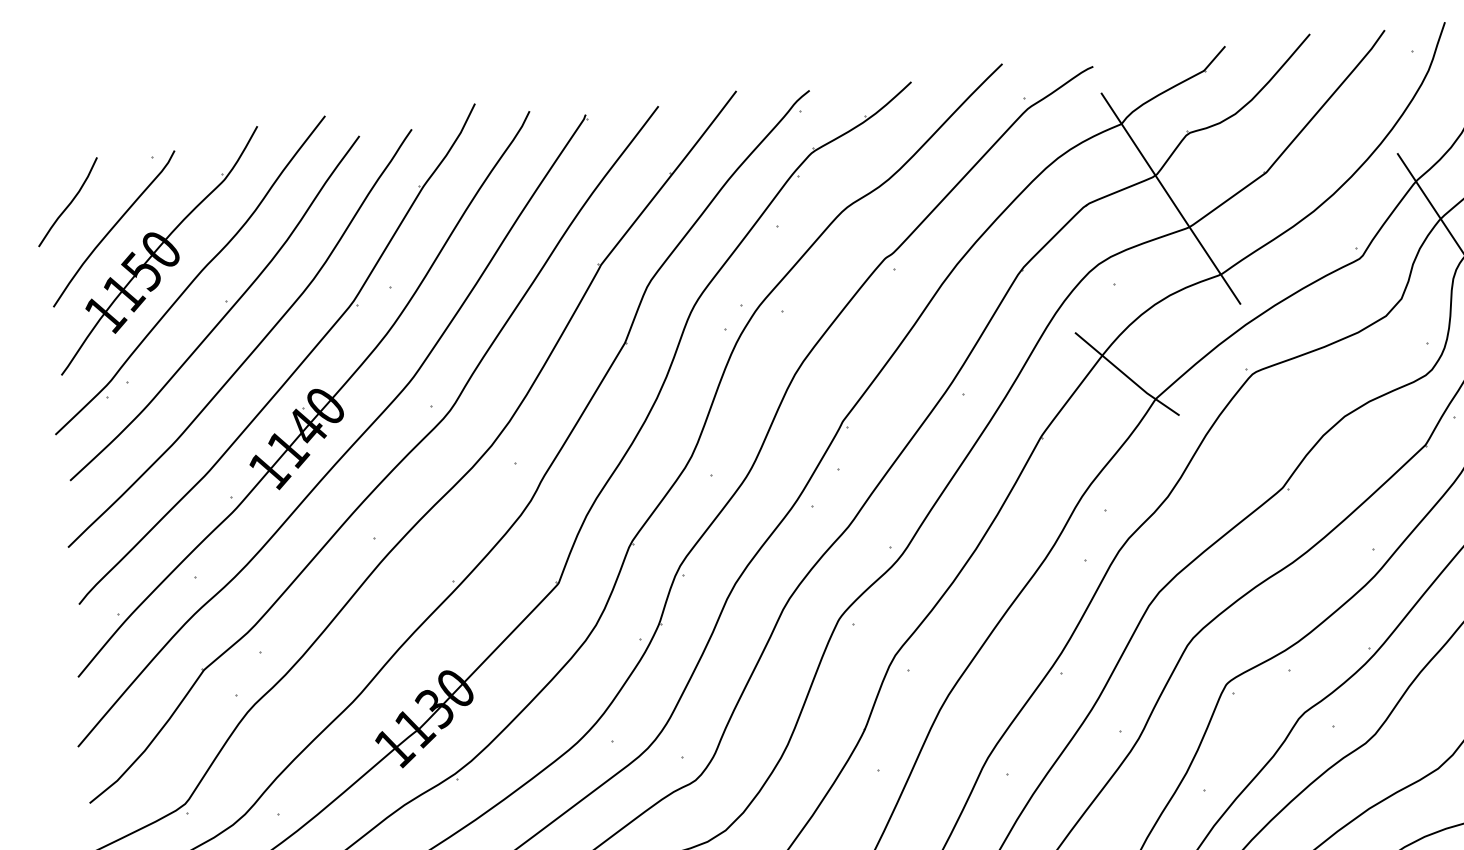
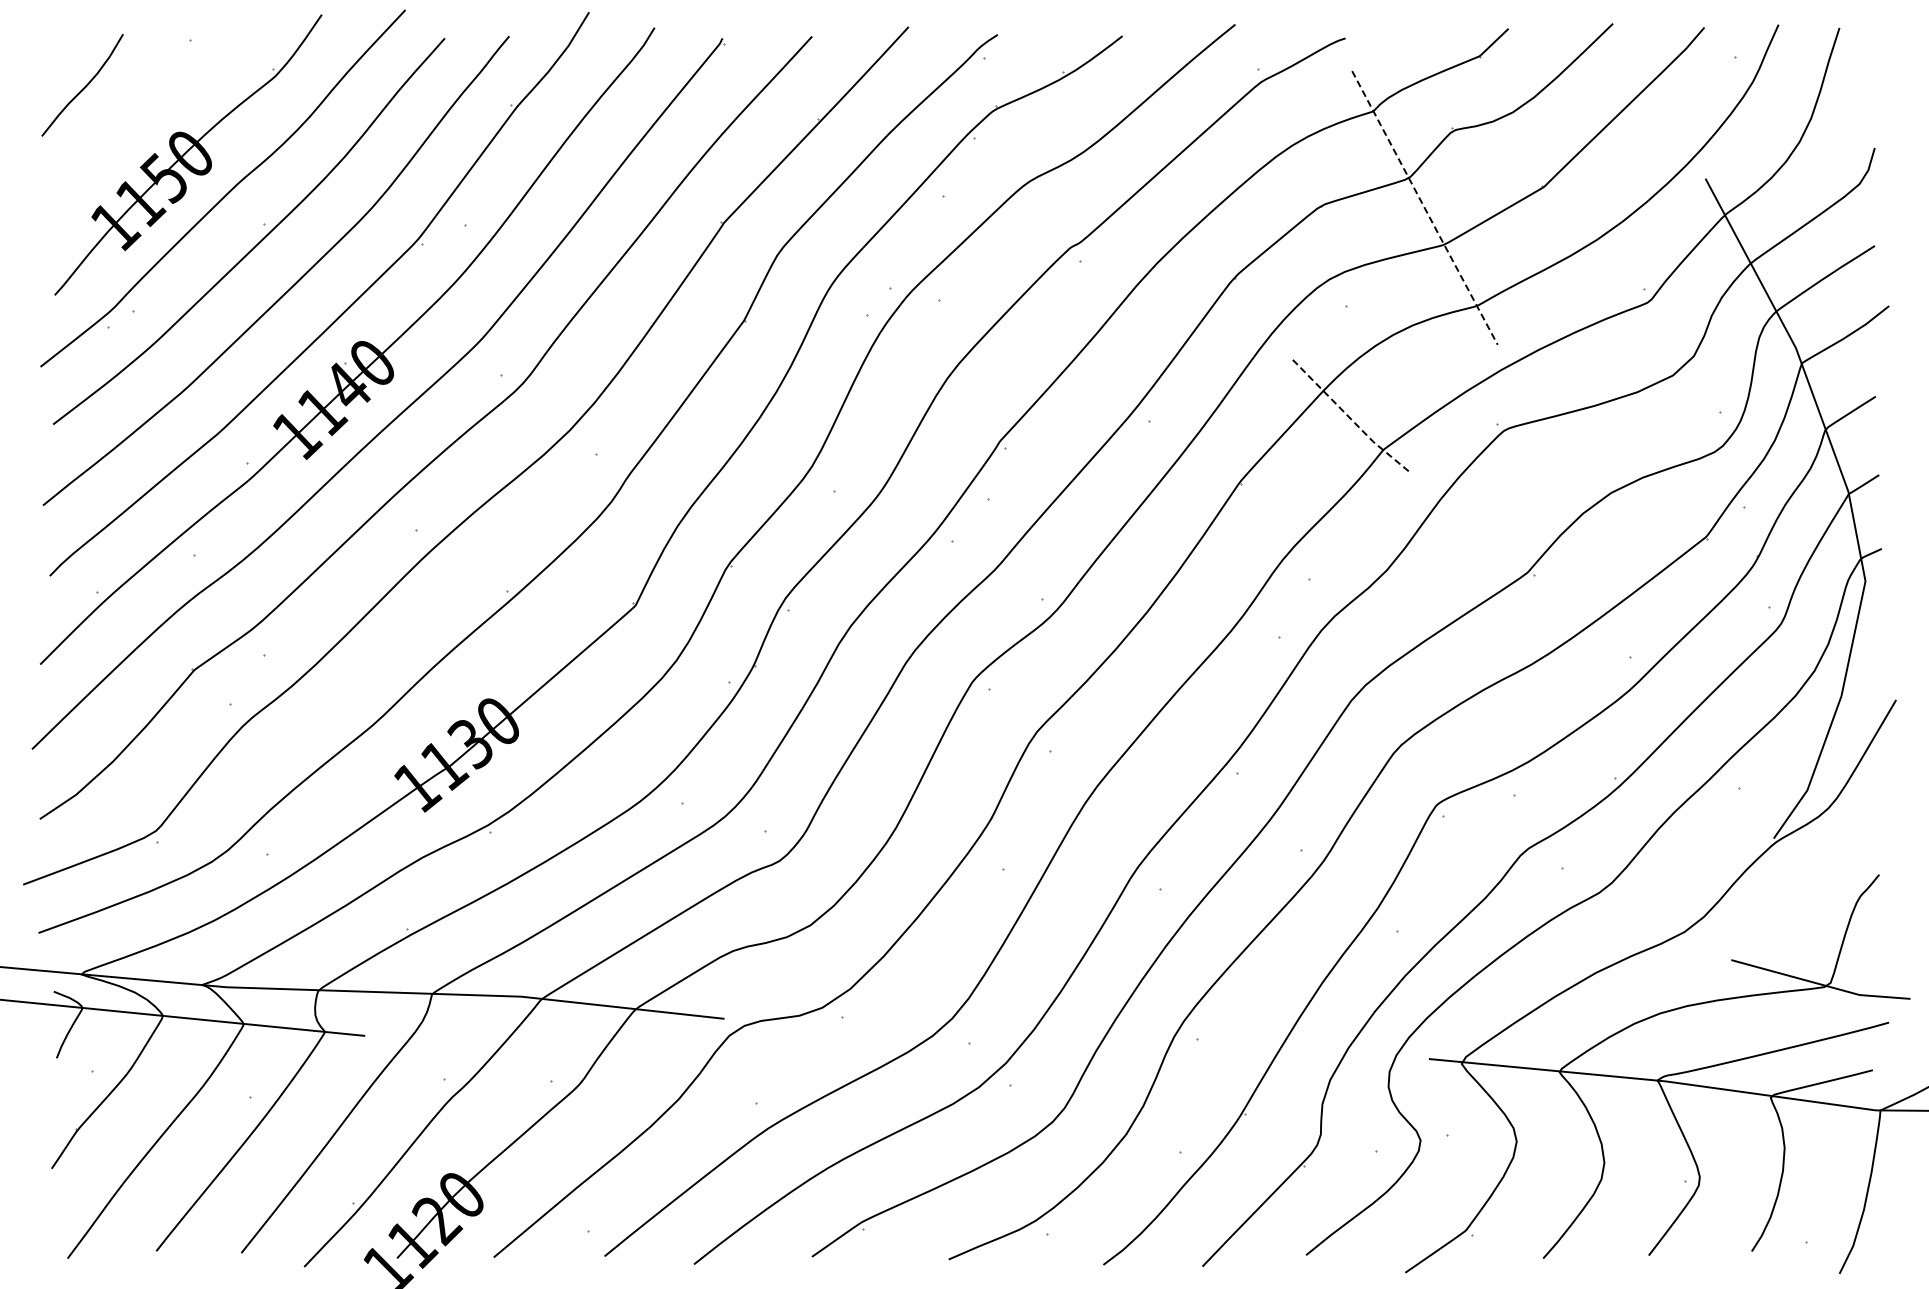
line: (1171, 199) -> (1425, 208), solid -> dashed
curve: (113, 227) -> (135, 121), removed
line: (1126, 375) -> (1350, 418), solid -> dashed

